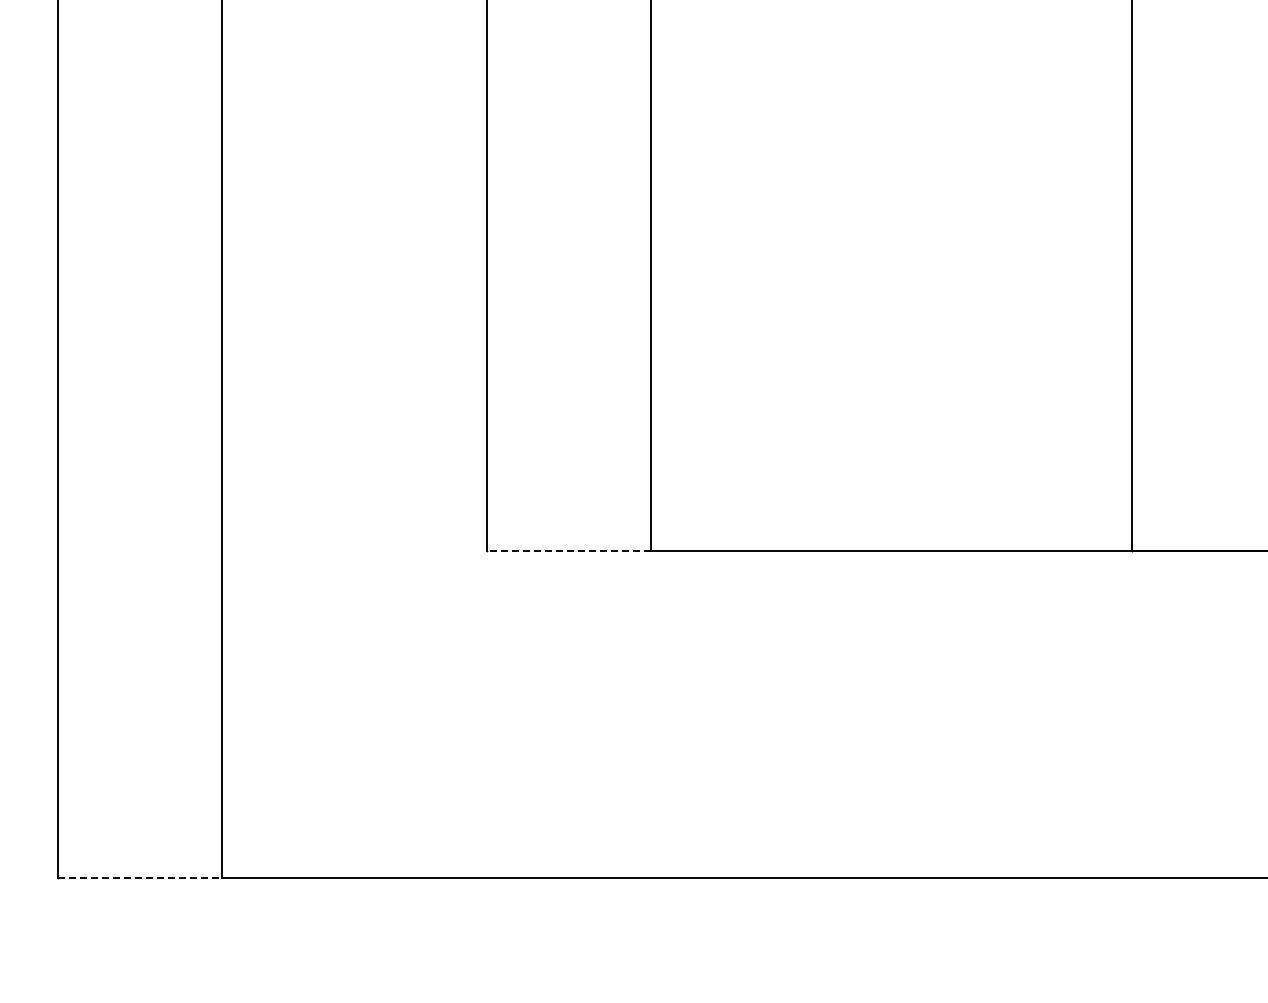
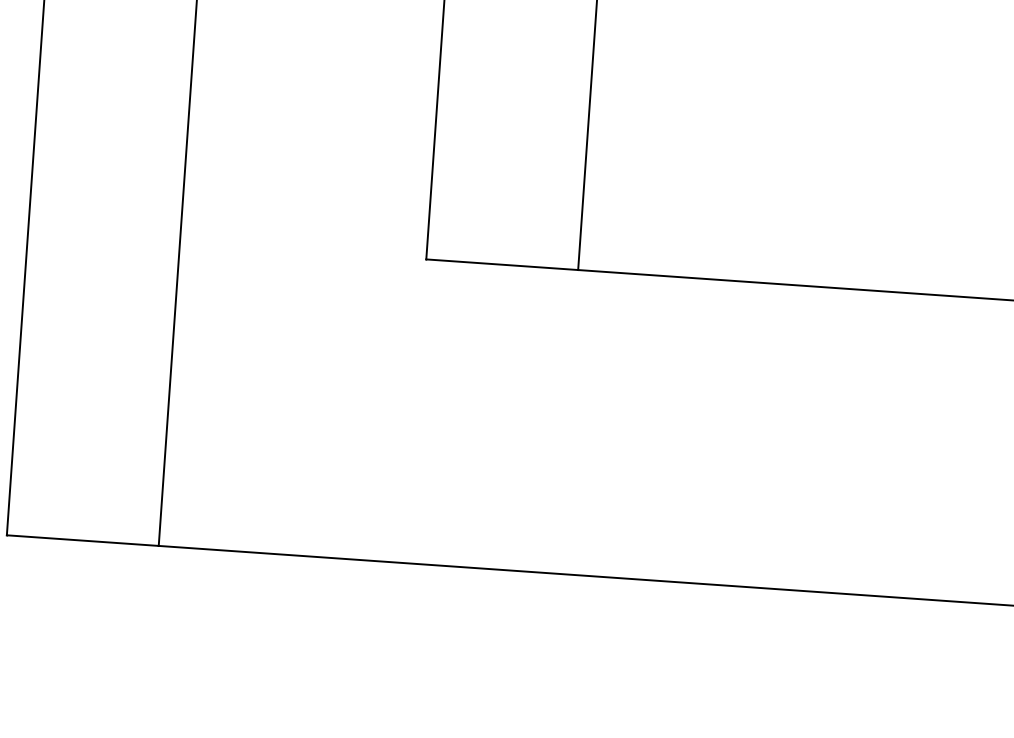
line: (569, 550) -> (502, 264), dashed -> solid
line: (139, 878) -> (82, 540), dashed -> solid

